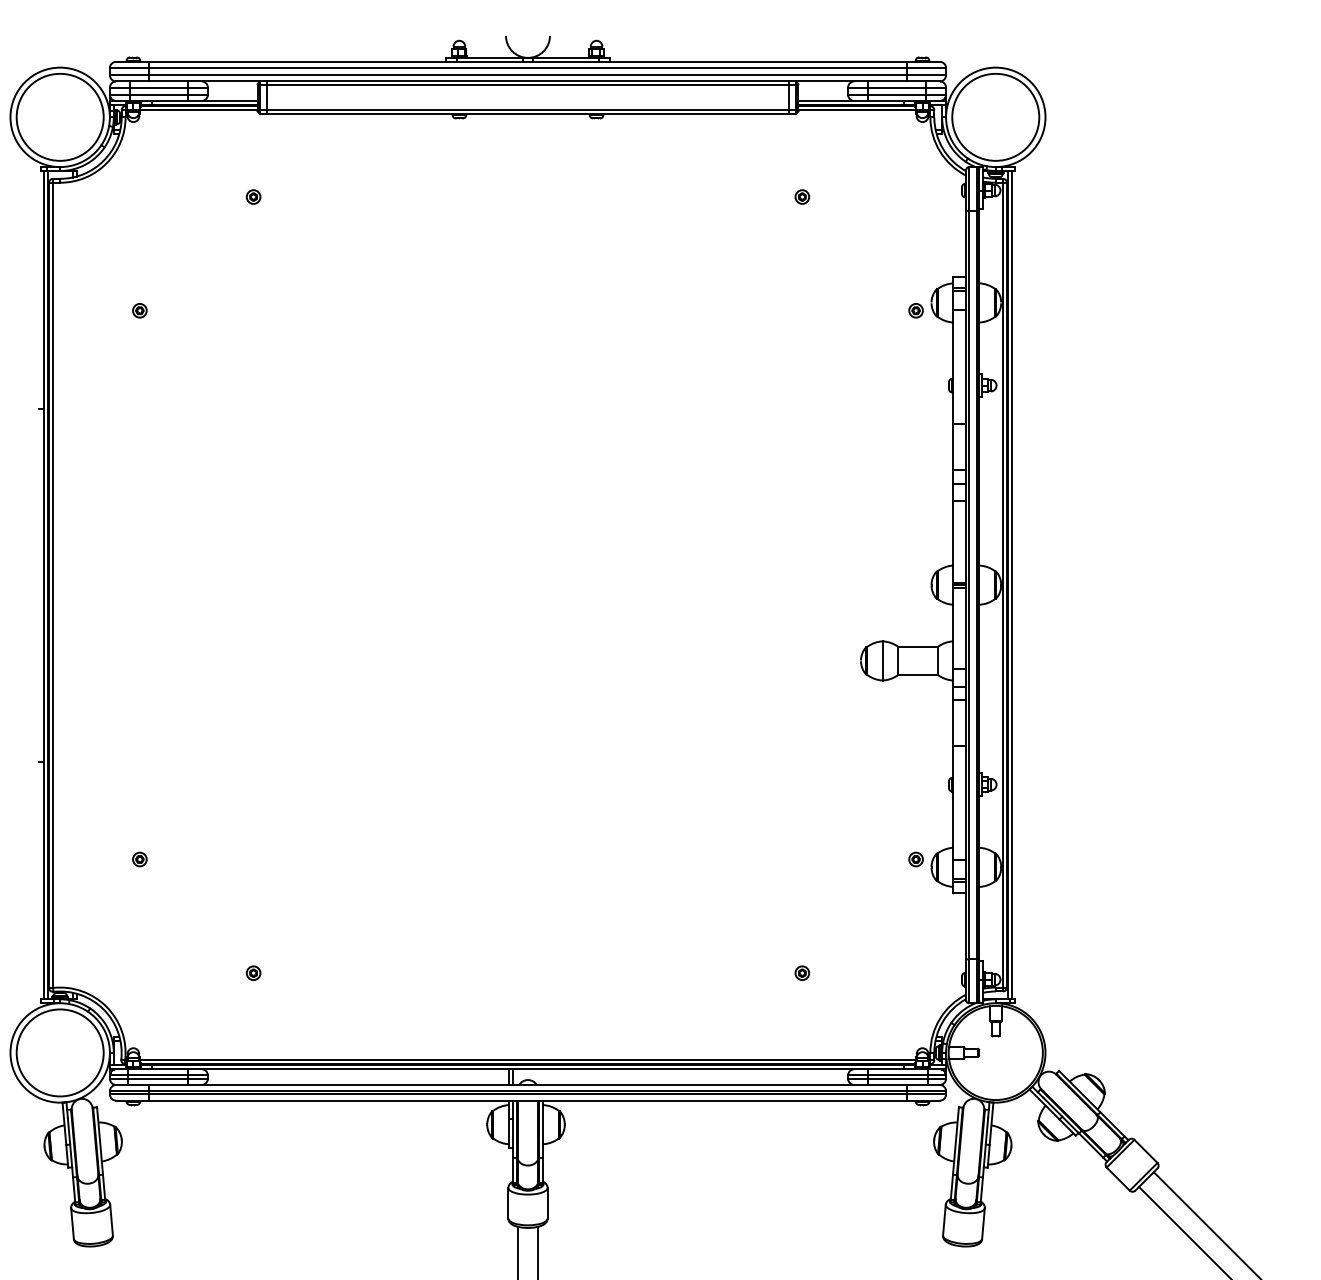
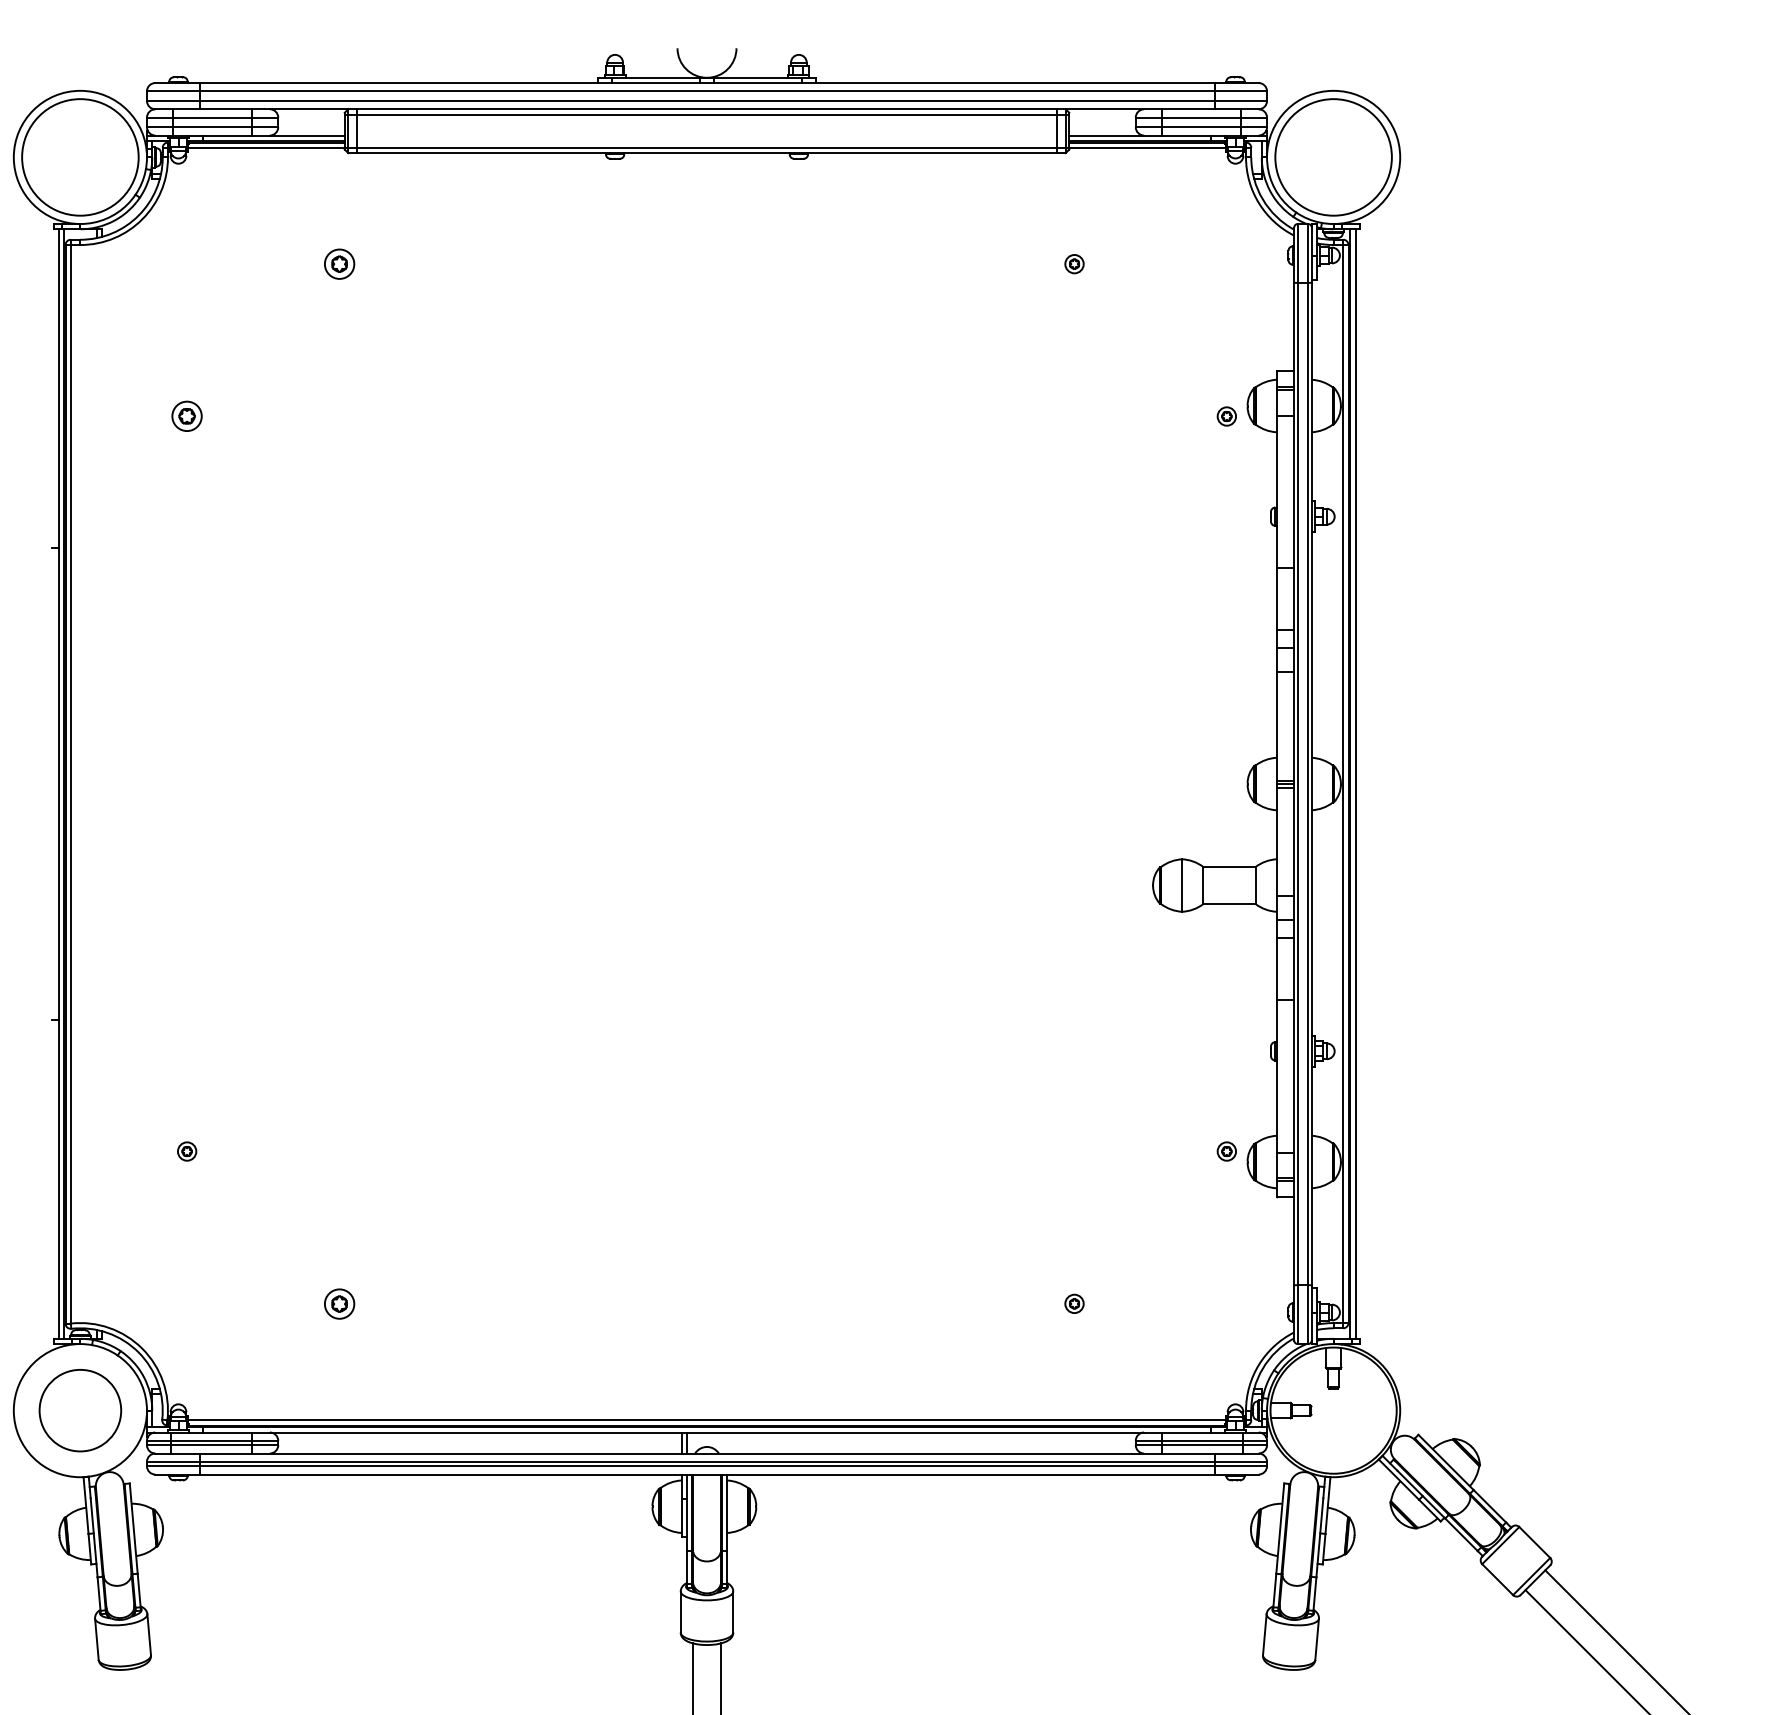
part: (253, 196) -> (339, 263), size x1.6
part: (139, 310) -> (186, 416), size x1.6
part: (253, 972) -> (339, 1302), size x1.6
circle: (59, 1052) -> (79, 1410), size x0.7

